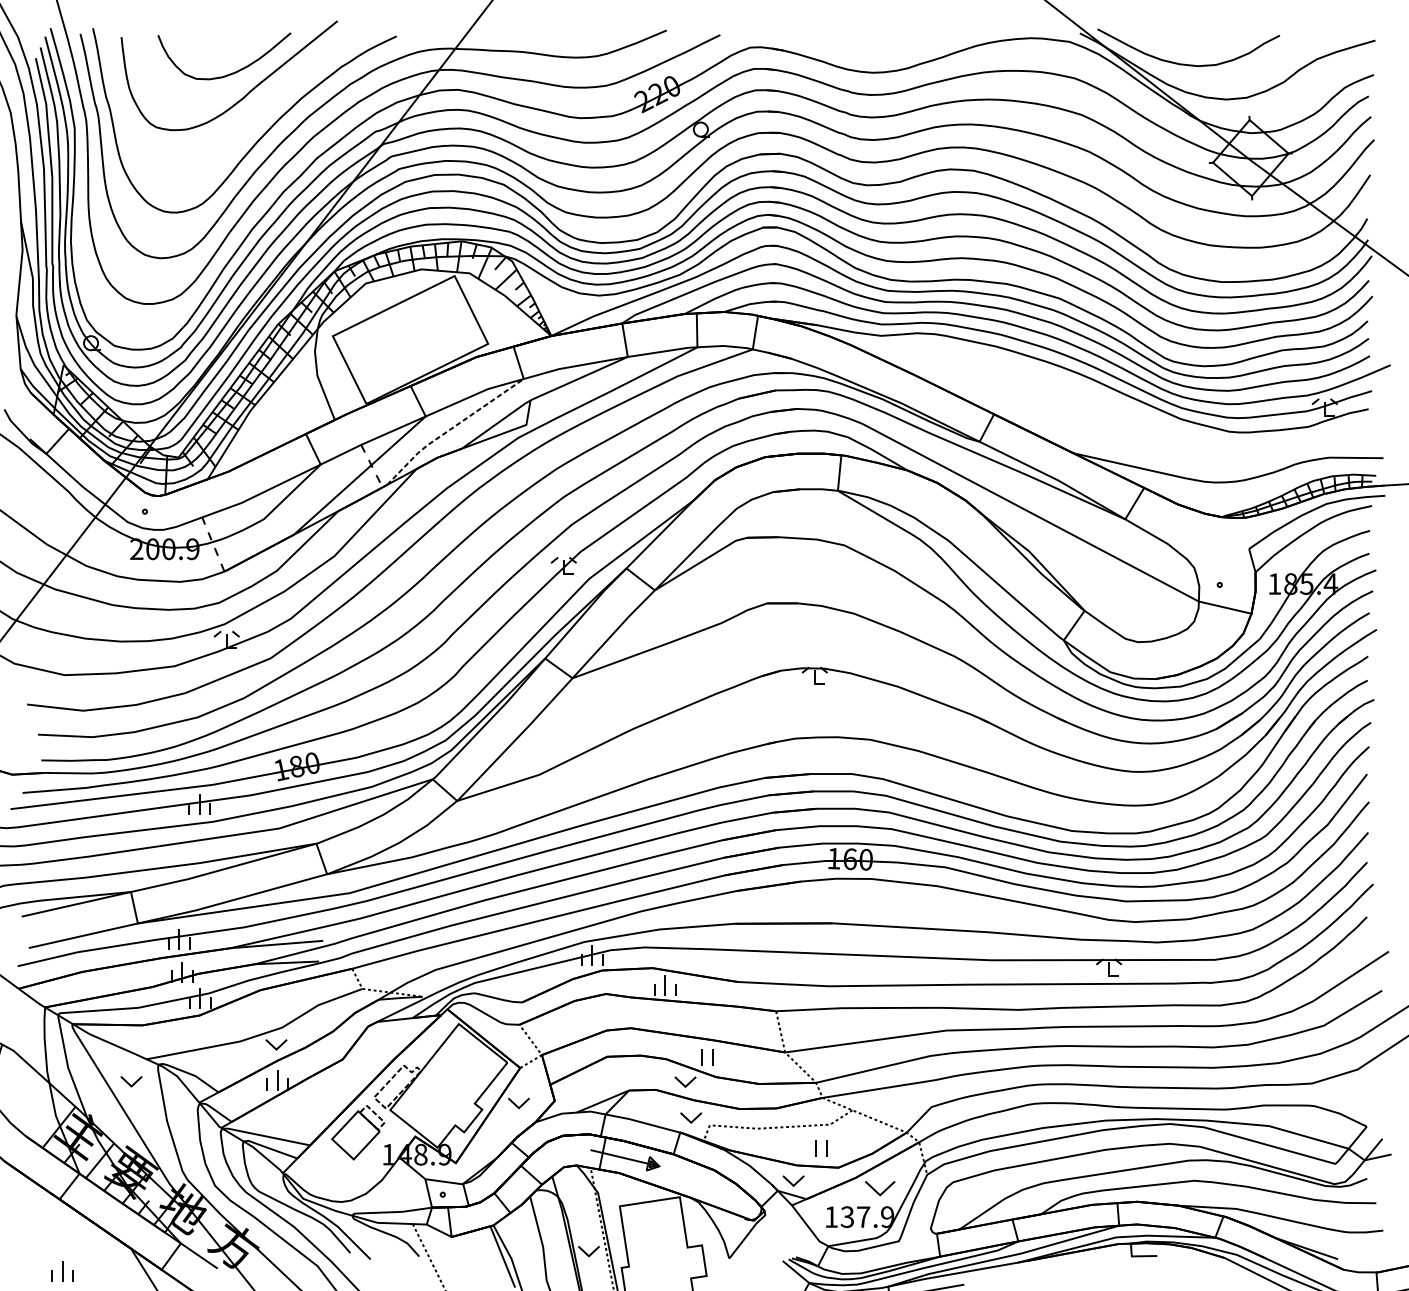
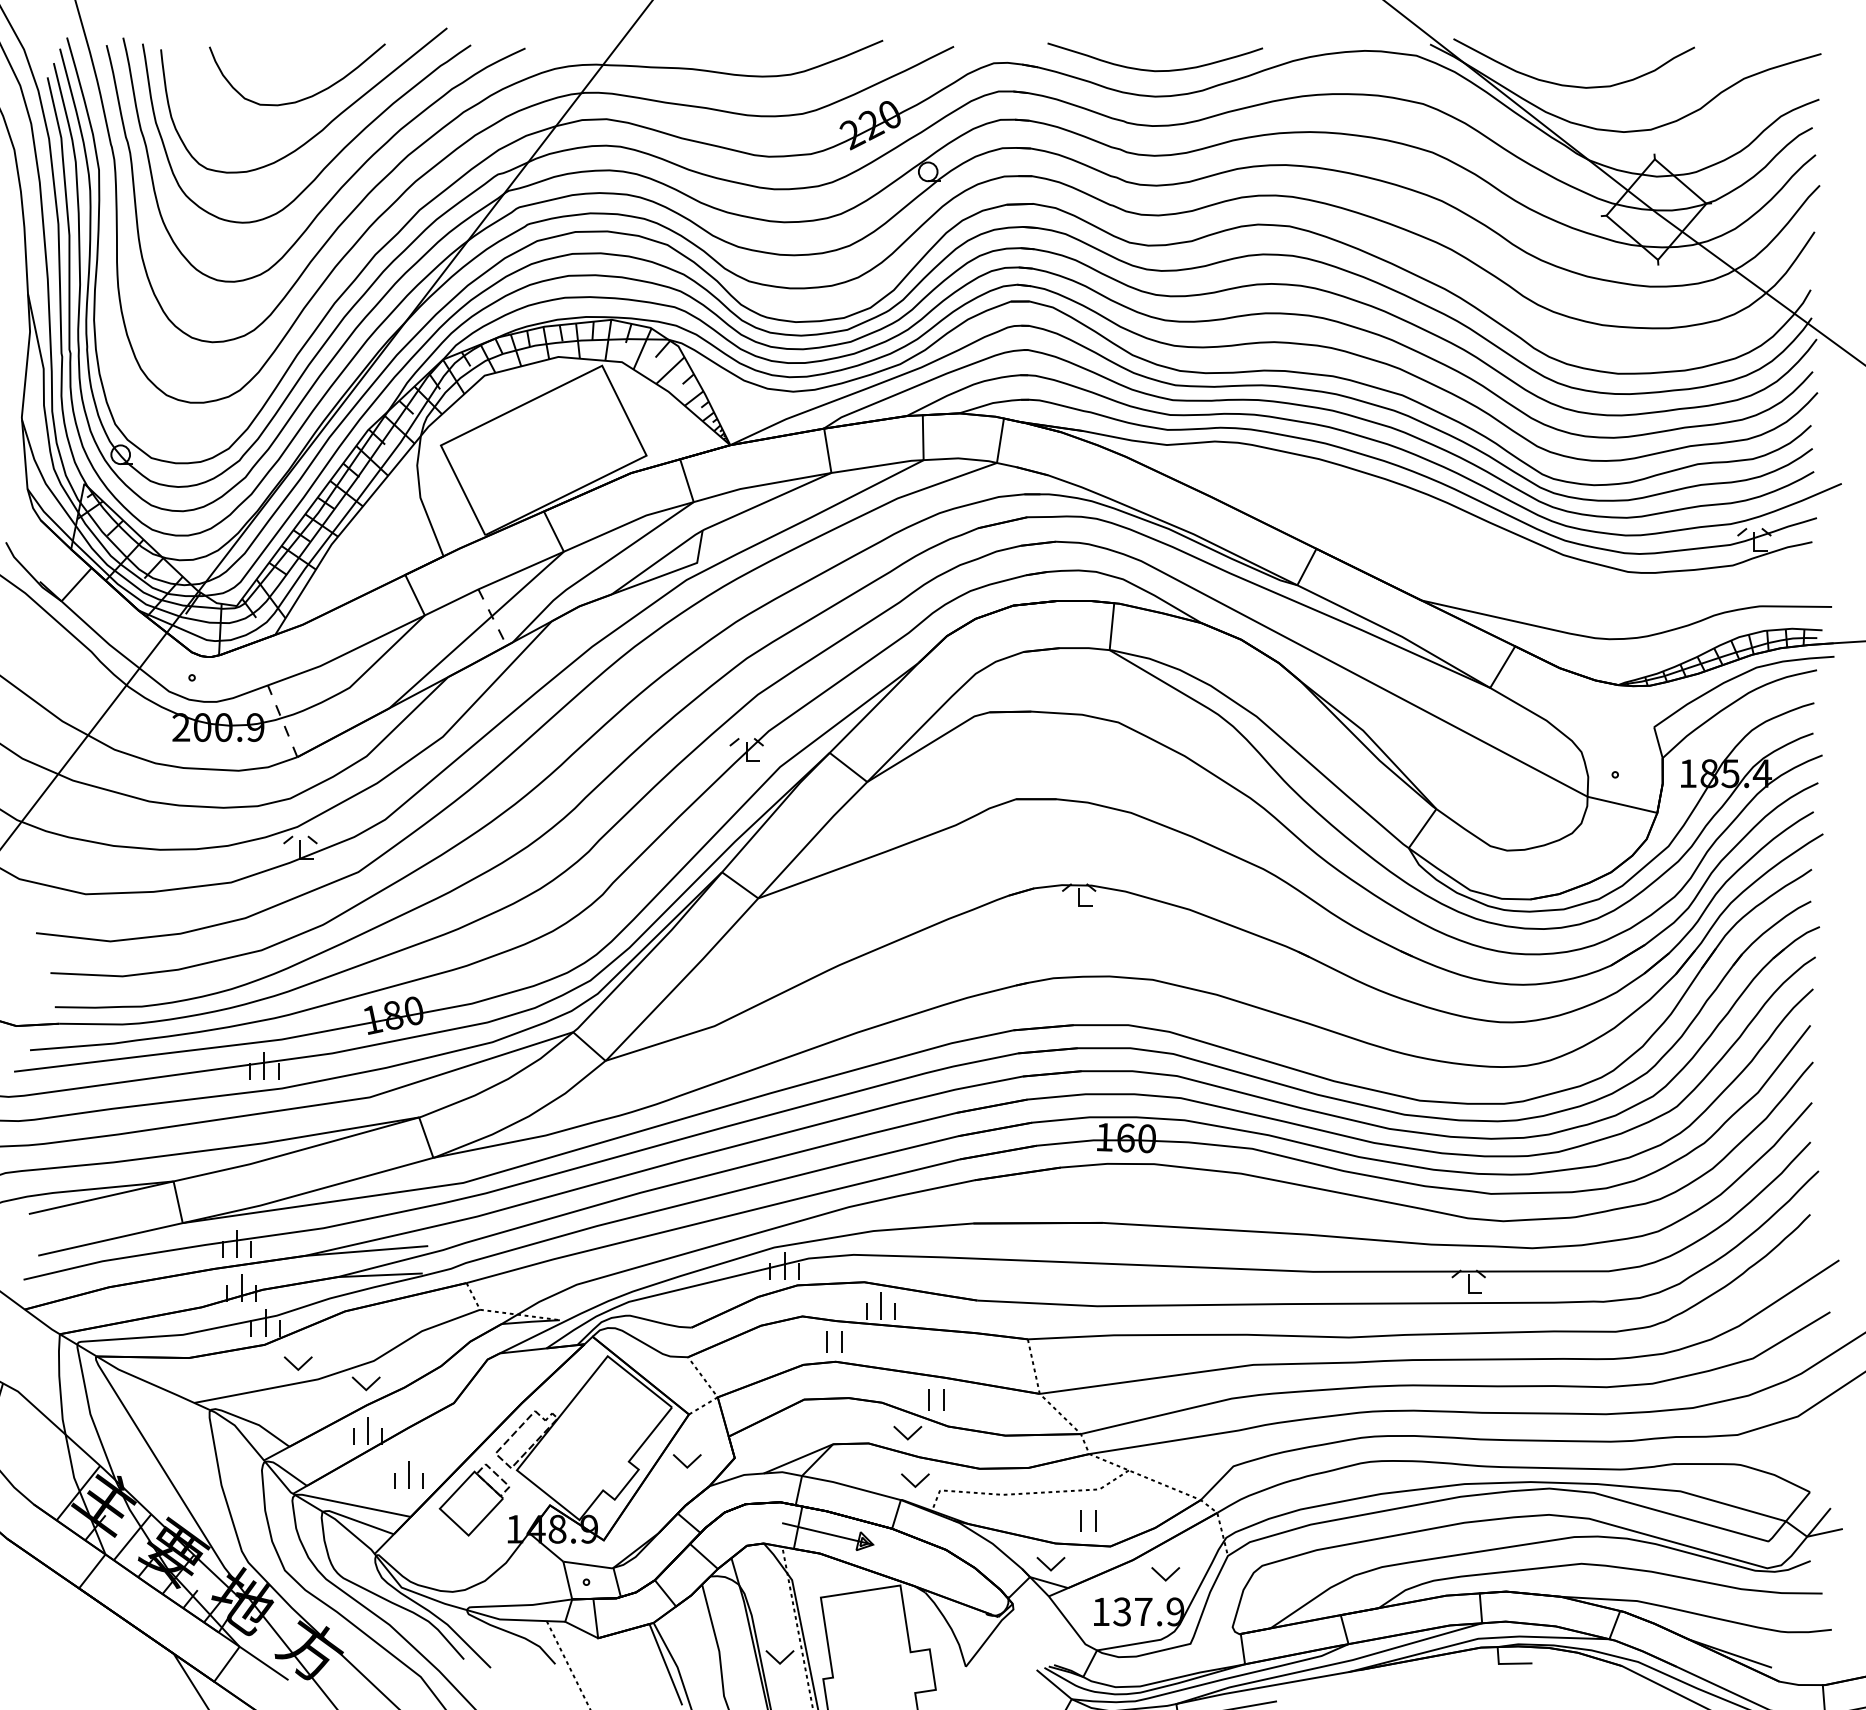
curve: (868, 52) -> (1150, 69), added
curve: (251, 119) -> (332, 158), added
line: (451, 428) -> (598, 567), dashed -> solid
part: (624, 1012) -> (827, 1341), added
part: (130, 1081) -> (297, 1363), moved
part: (880, 1188) -> (1165, 1574), size x0.71
part: (62, 1271) -> (408, 1474), moved

